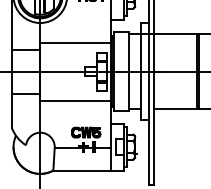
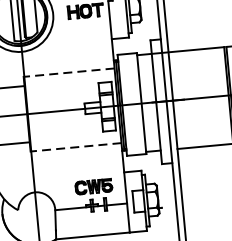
line: (74, 42) -> (68, 72), solid -> dashed
line: (74, 100) -> (74, 147), solid -> dashed

